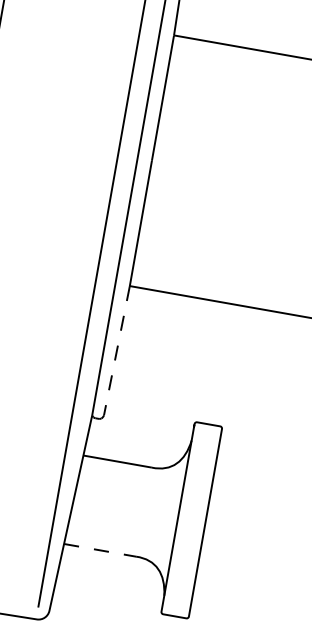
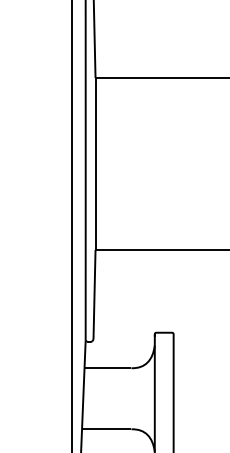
line: (116, 350) -> (94, 294), dashed -> solid
line: (99, 550) -> (106, 429), dashed -> solid

